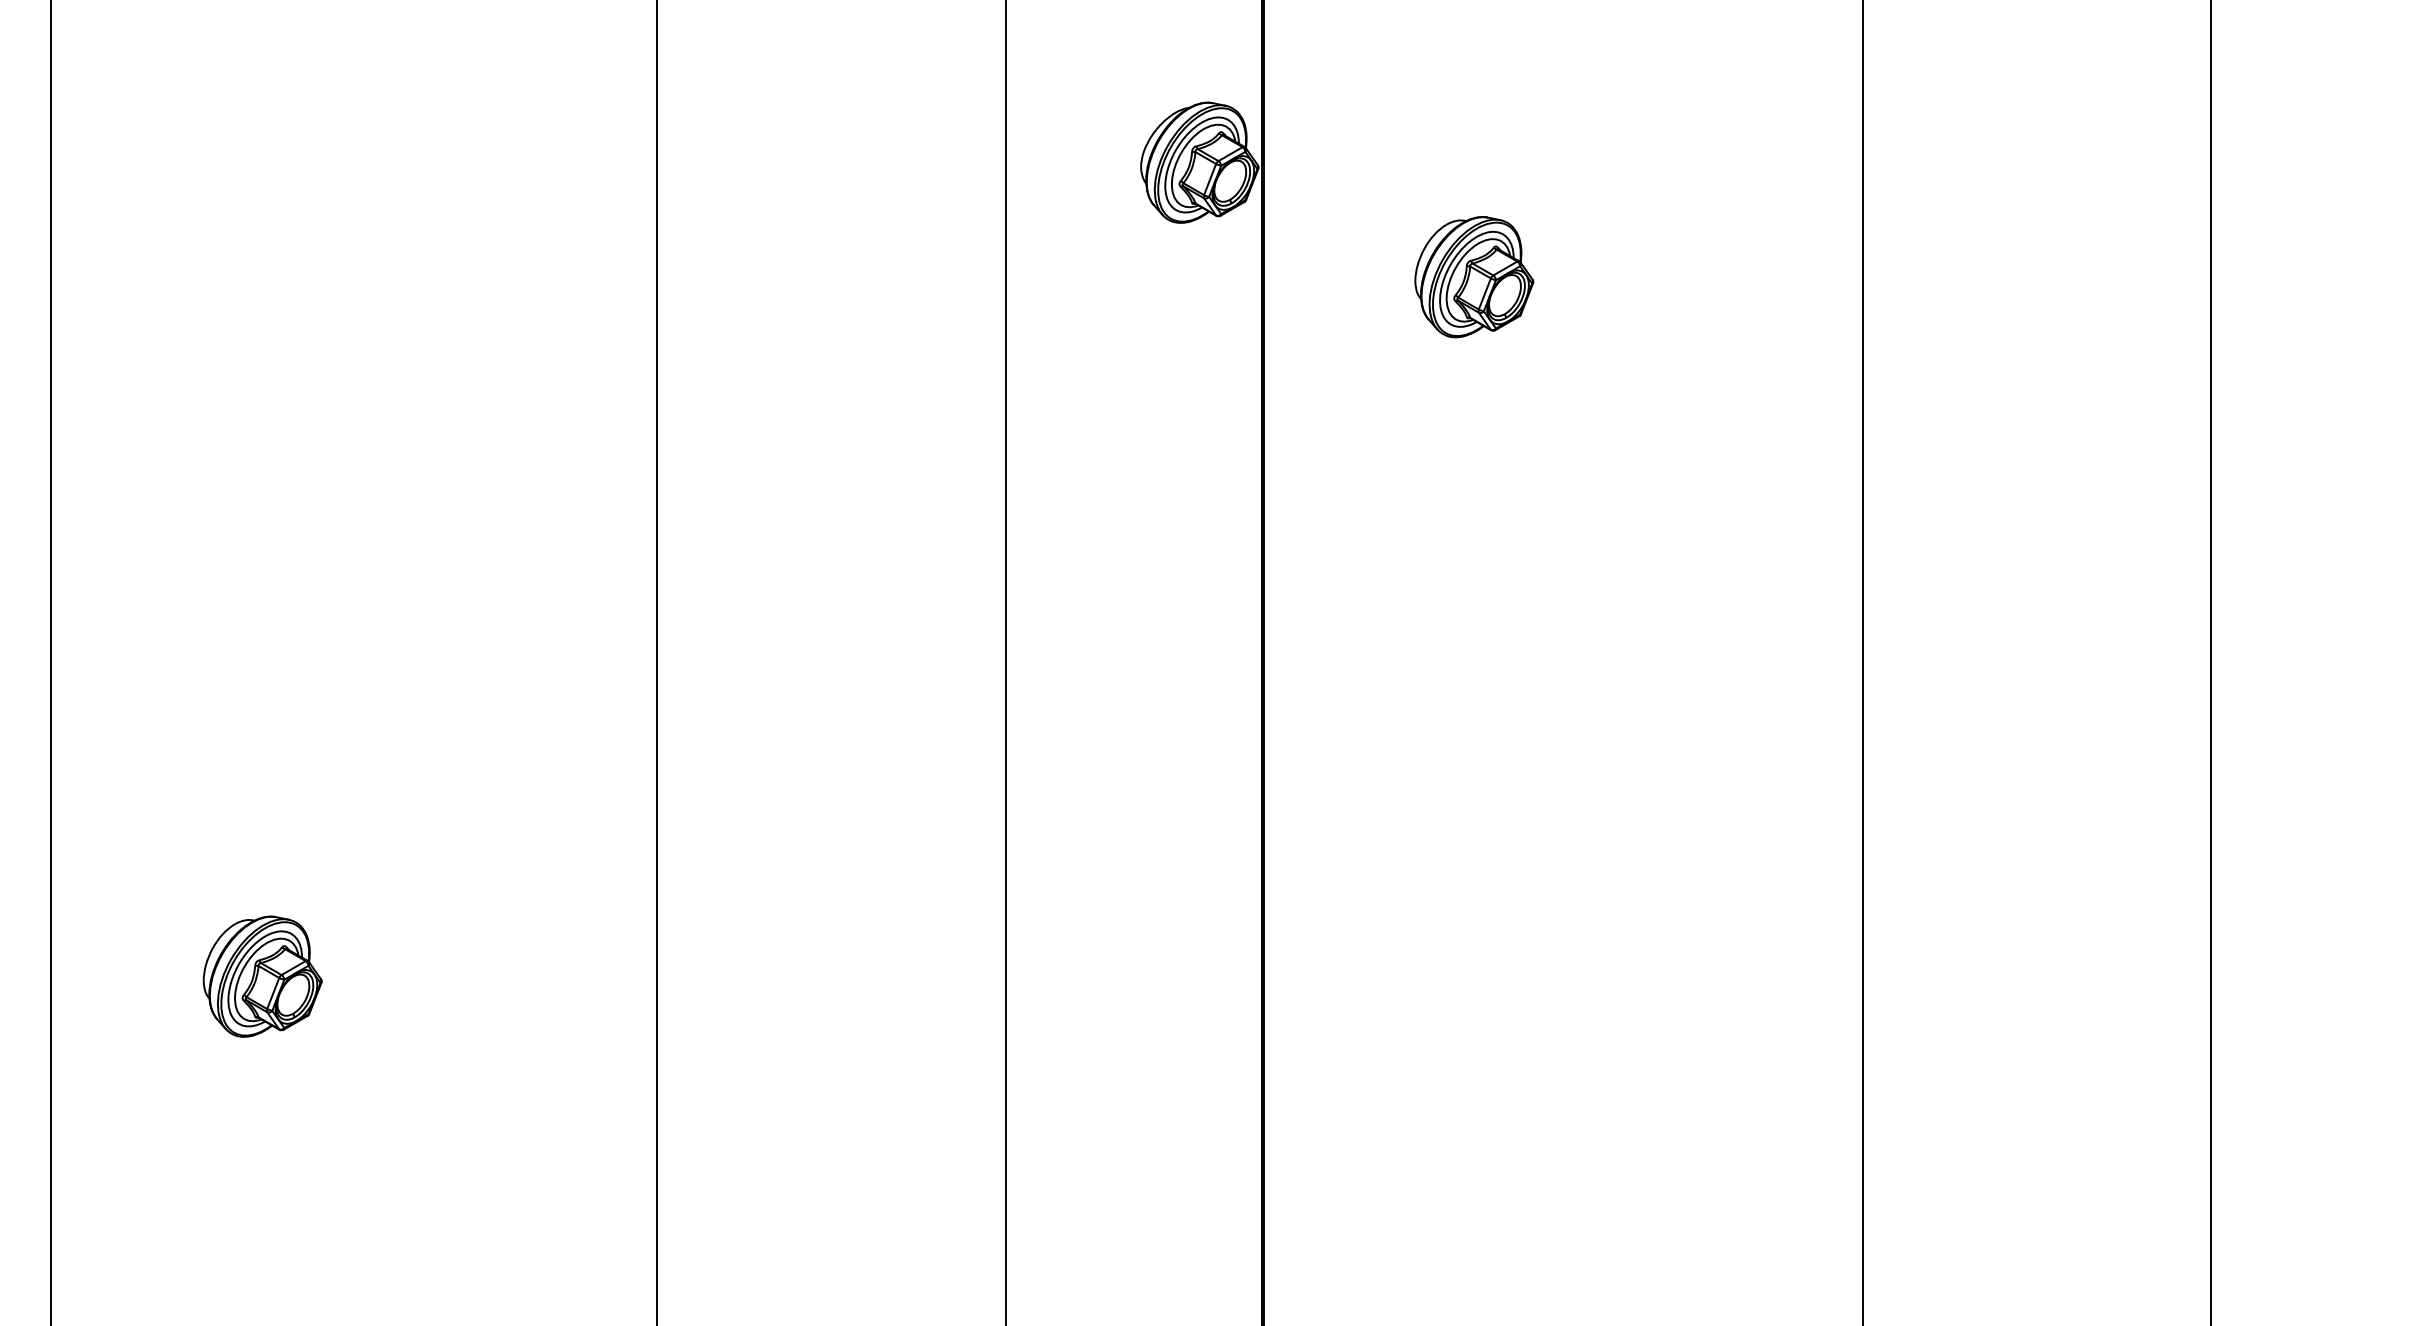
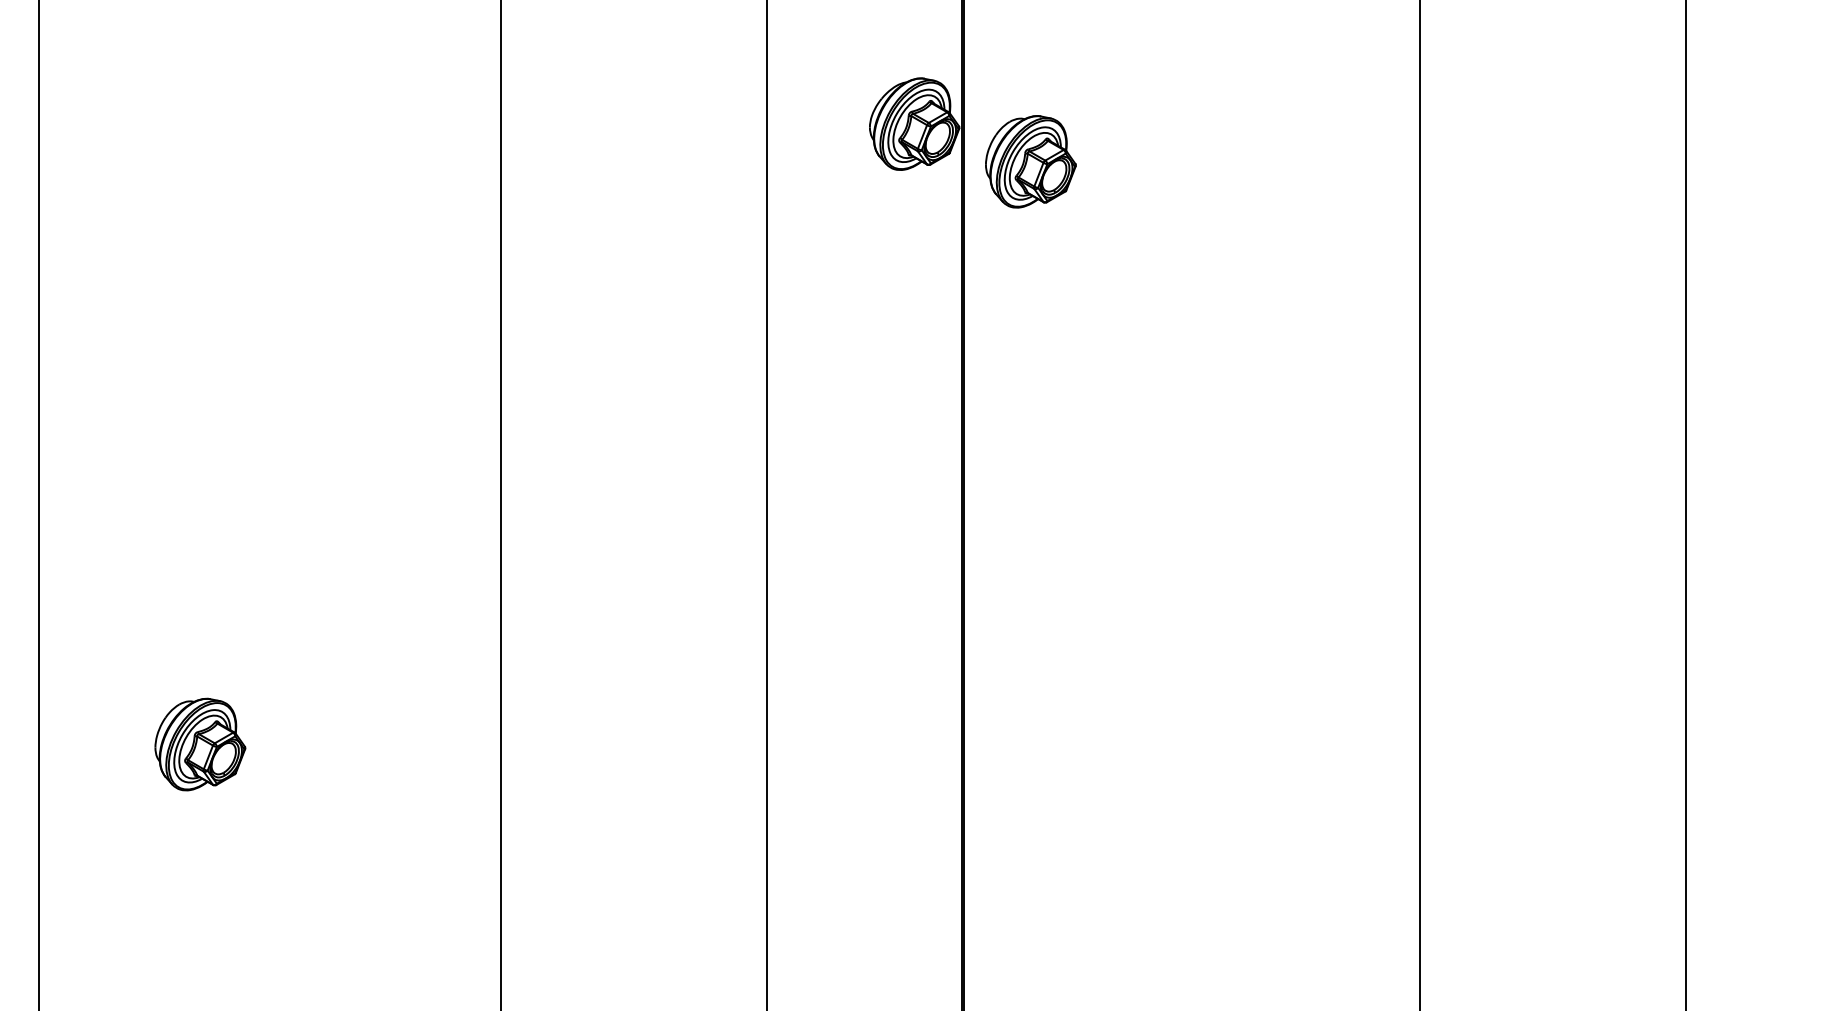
part: (1474, 277) -> (1031, 162), moved

